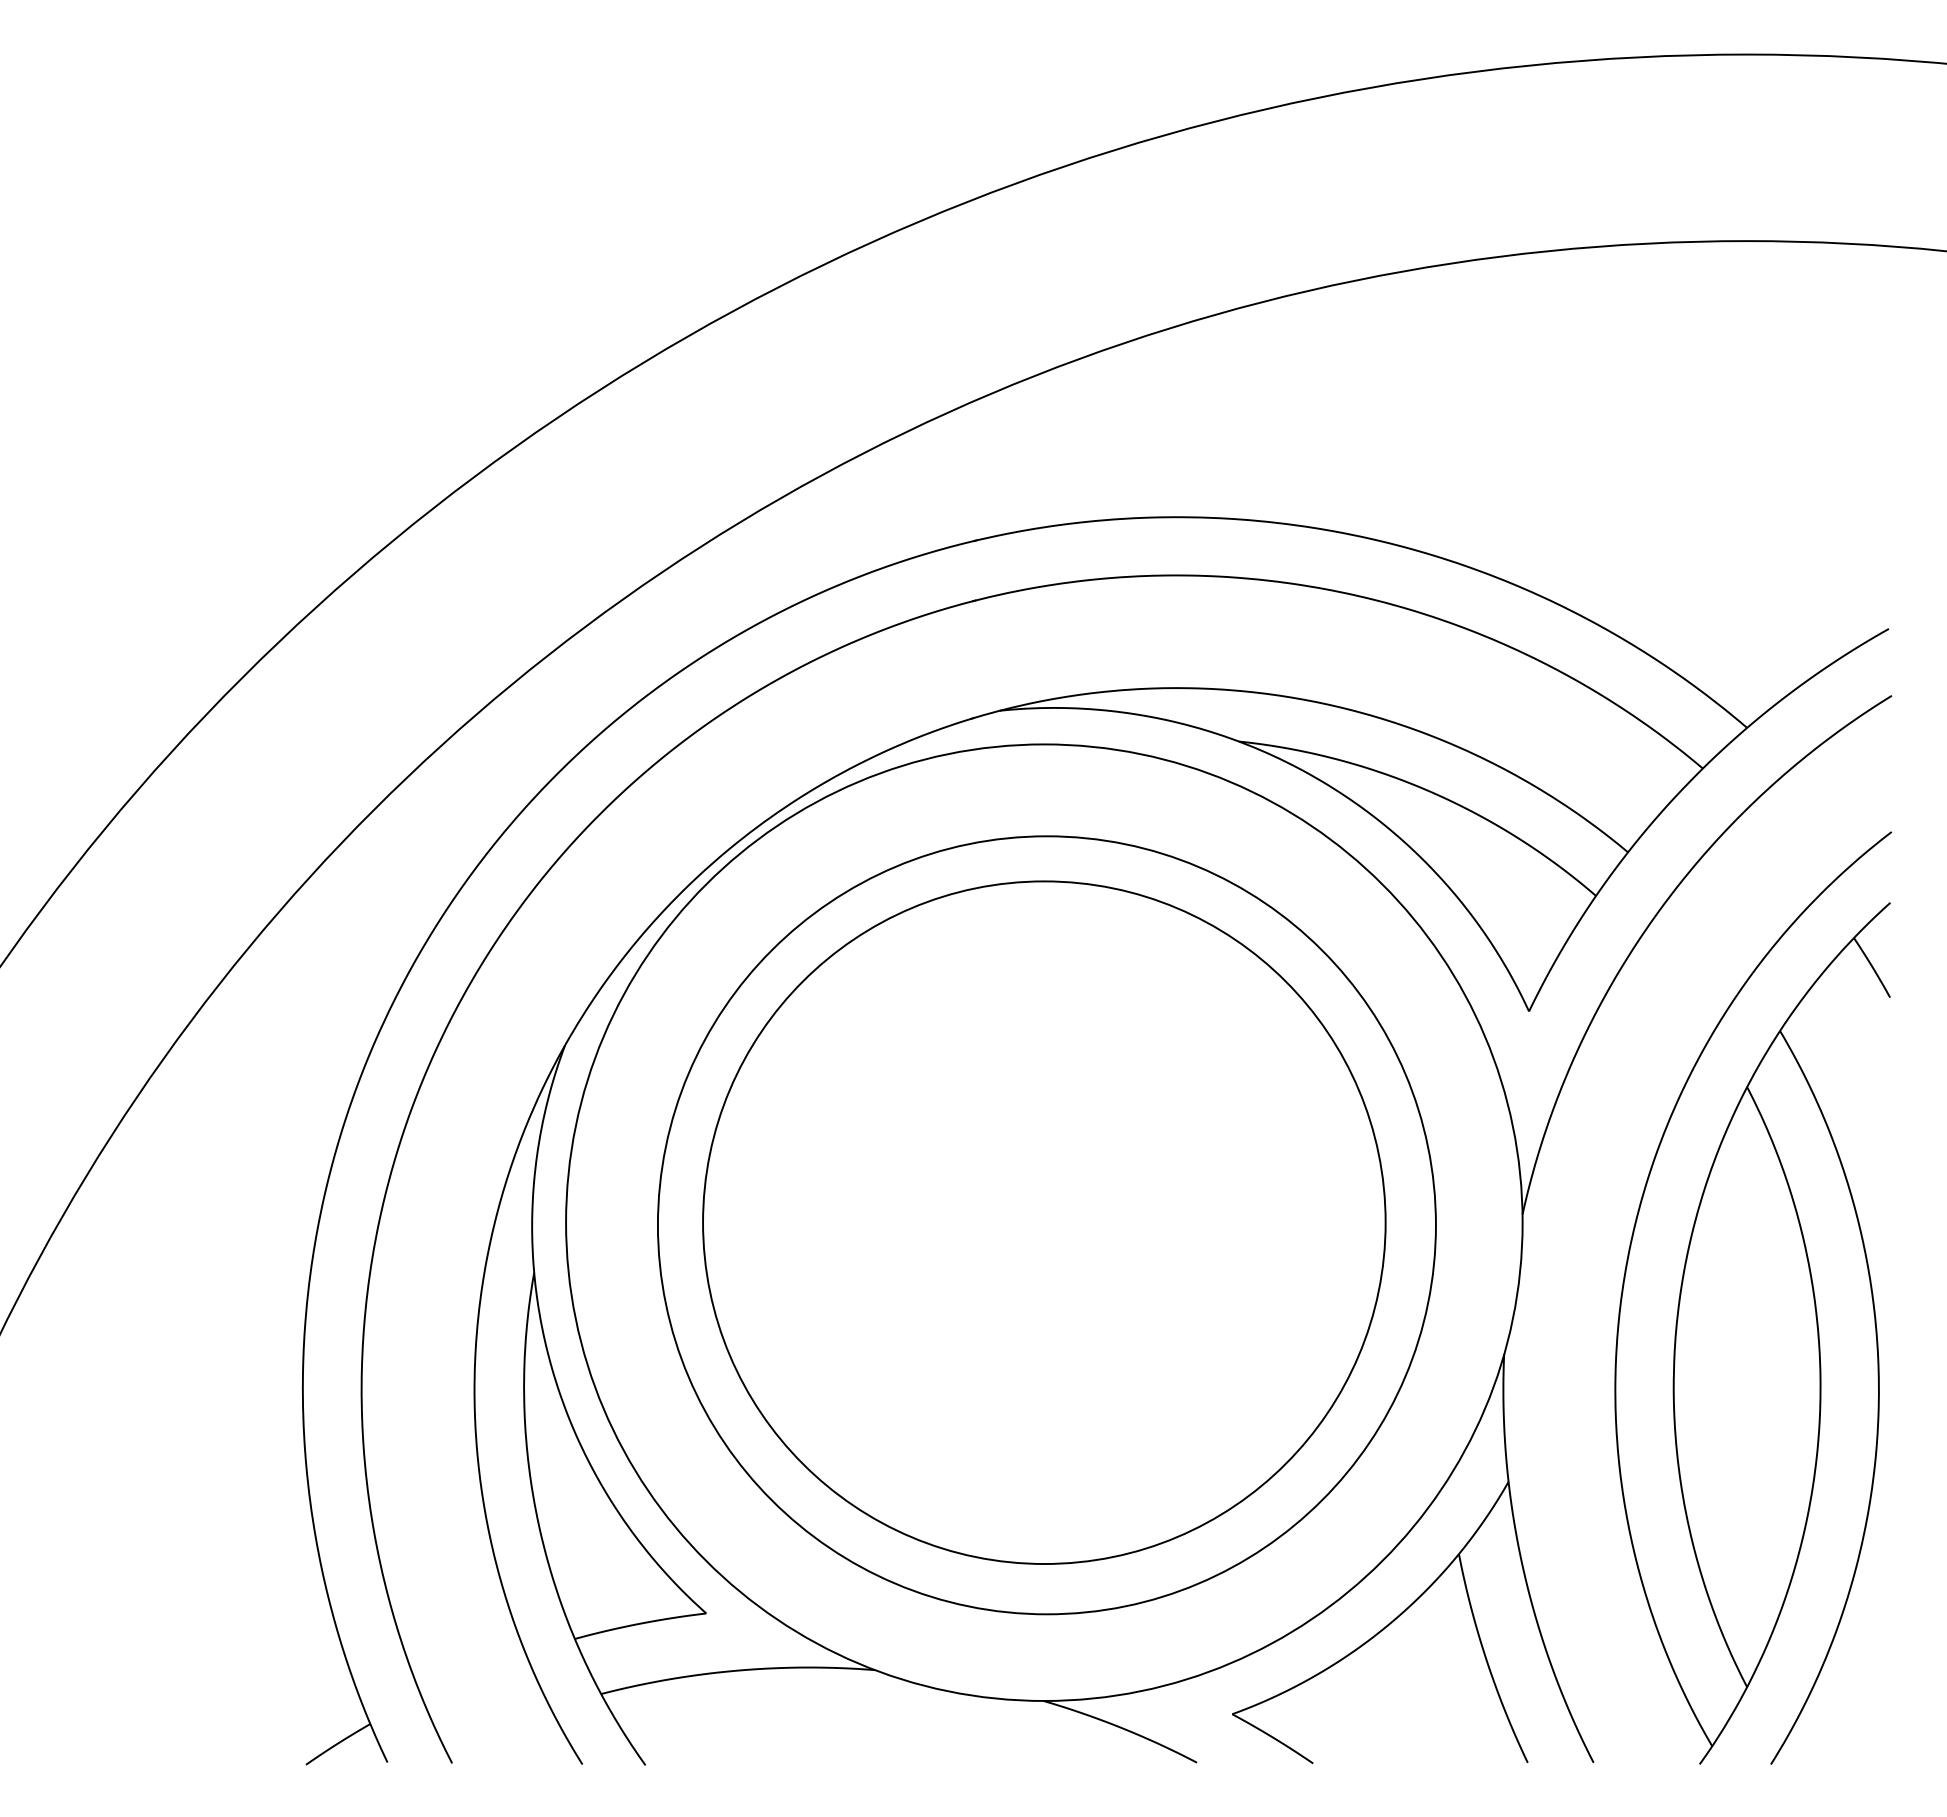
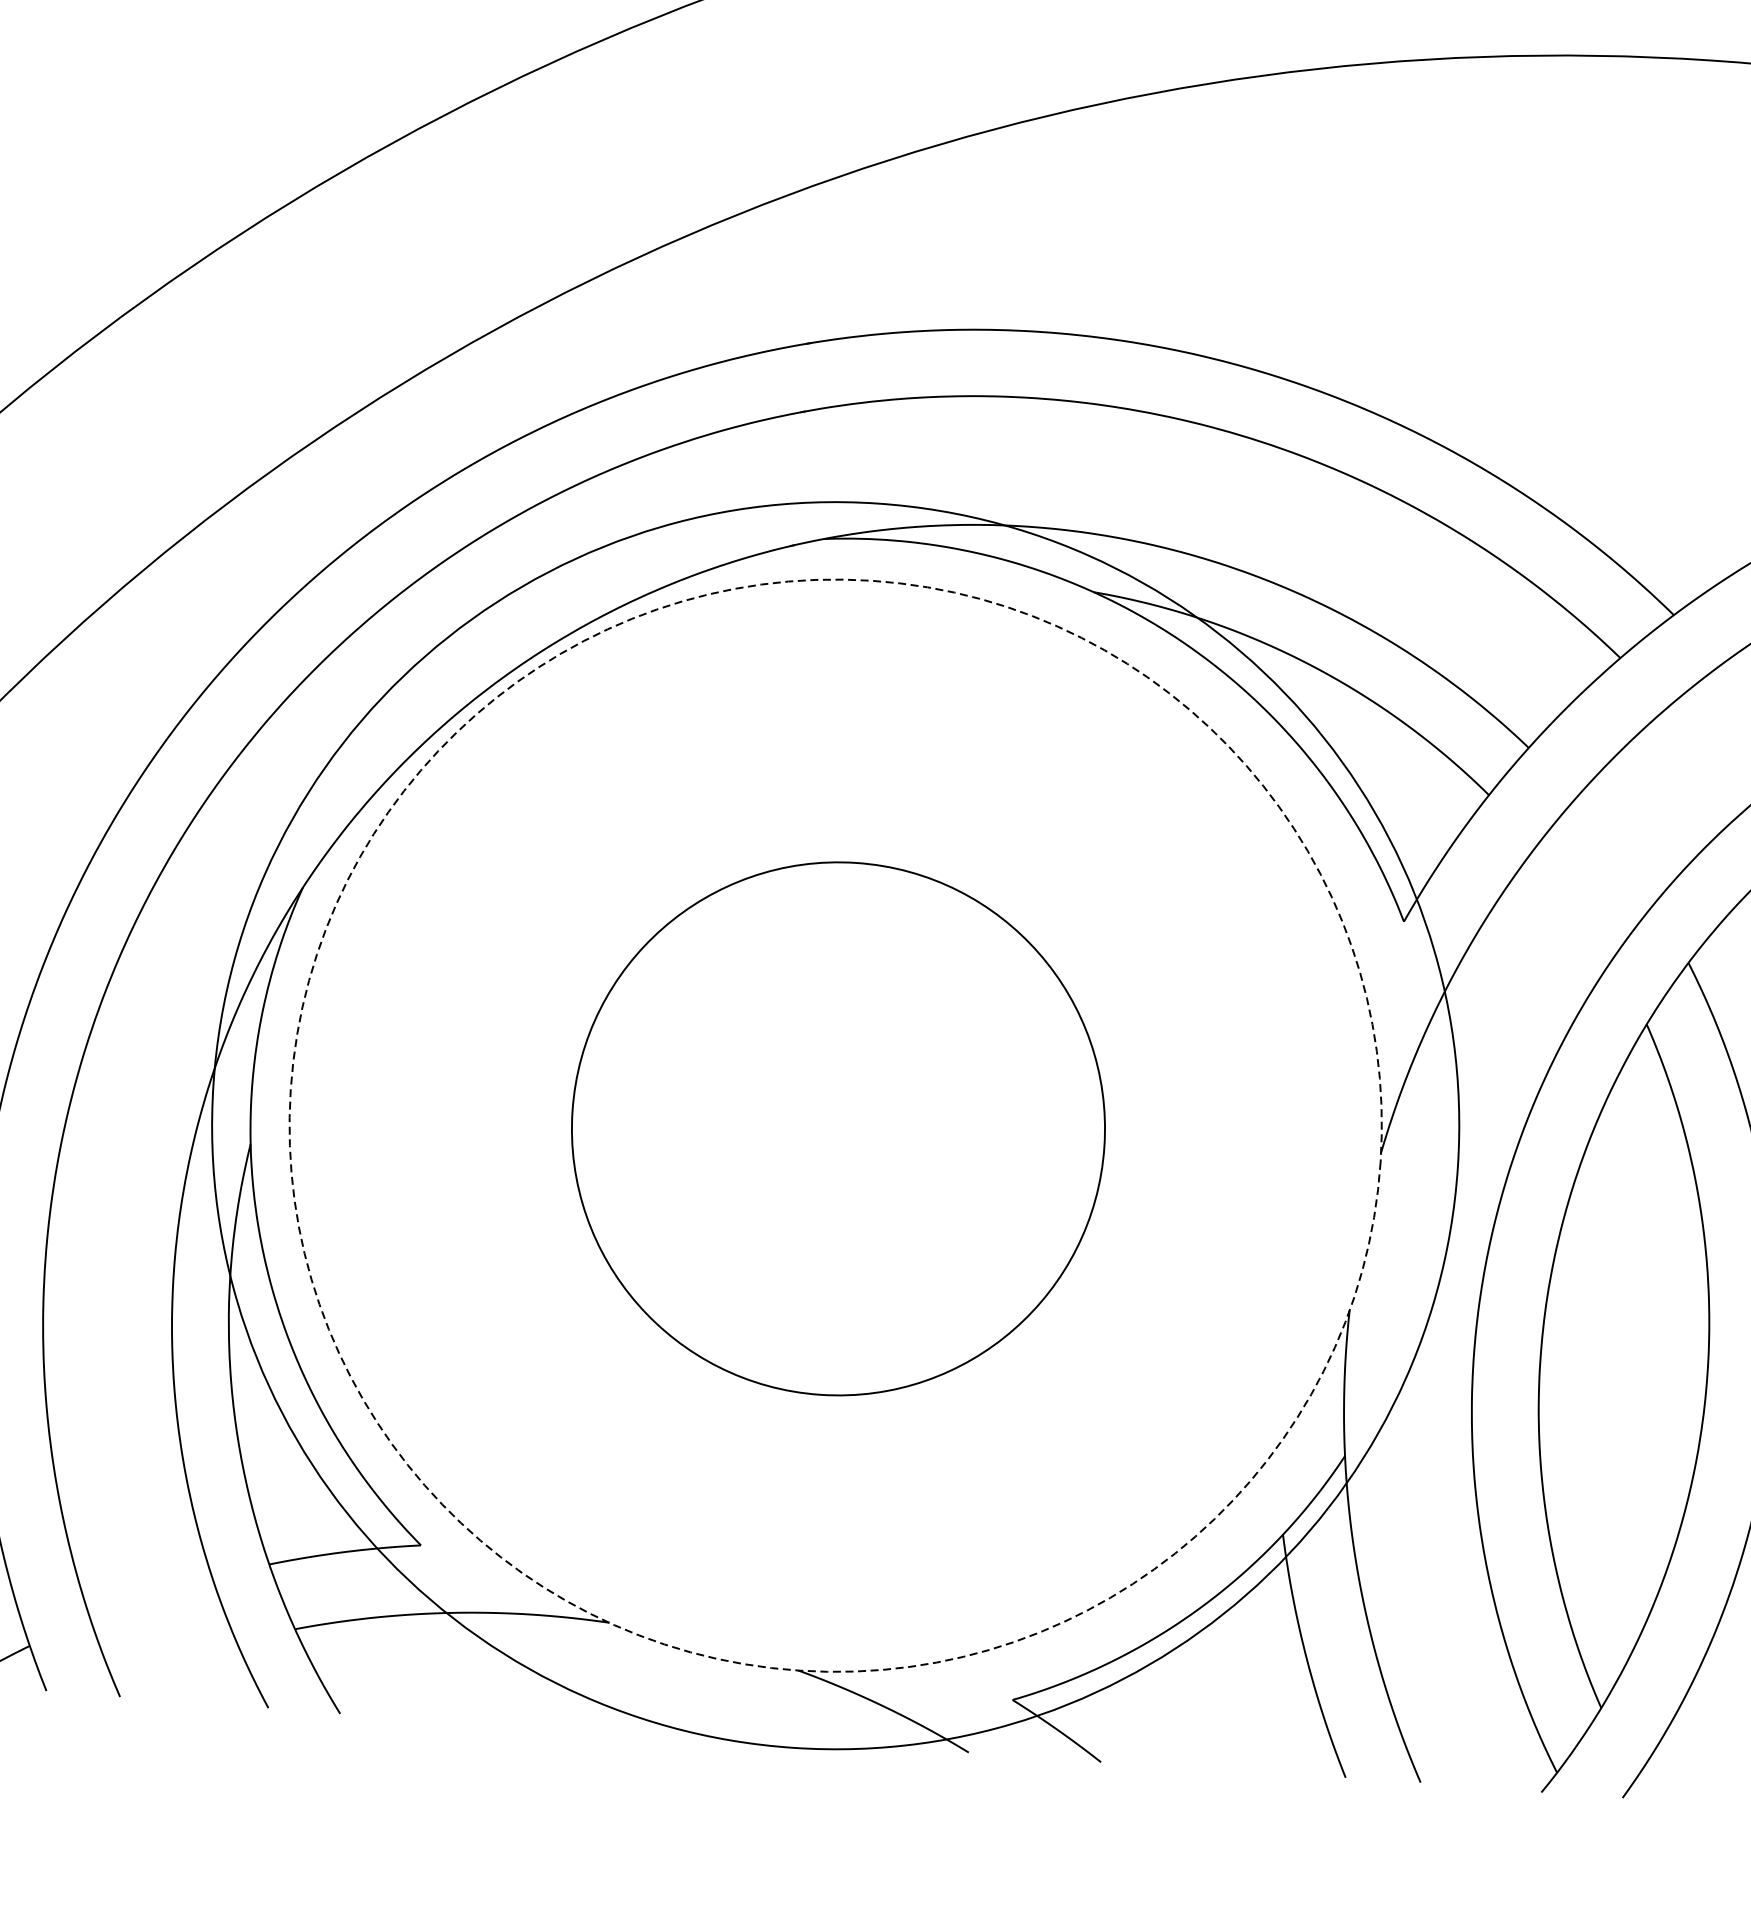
circle: (1044, 1222) -> (835, 1125), size x1.6
circle: (1044, 1222) -> (835, 1125), solid -> dashed
circle: (1046, 1225) -> (837, 1129), size x0.6

